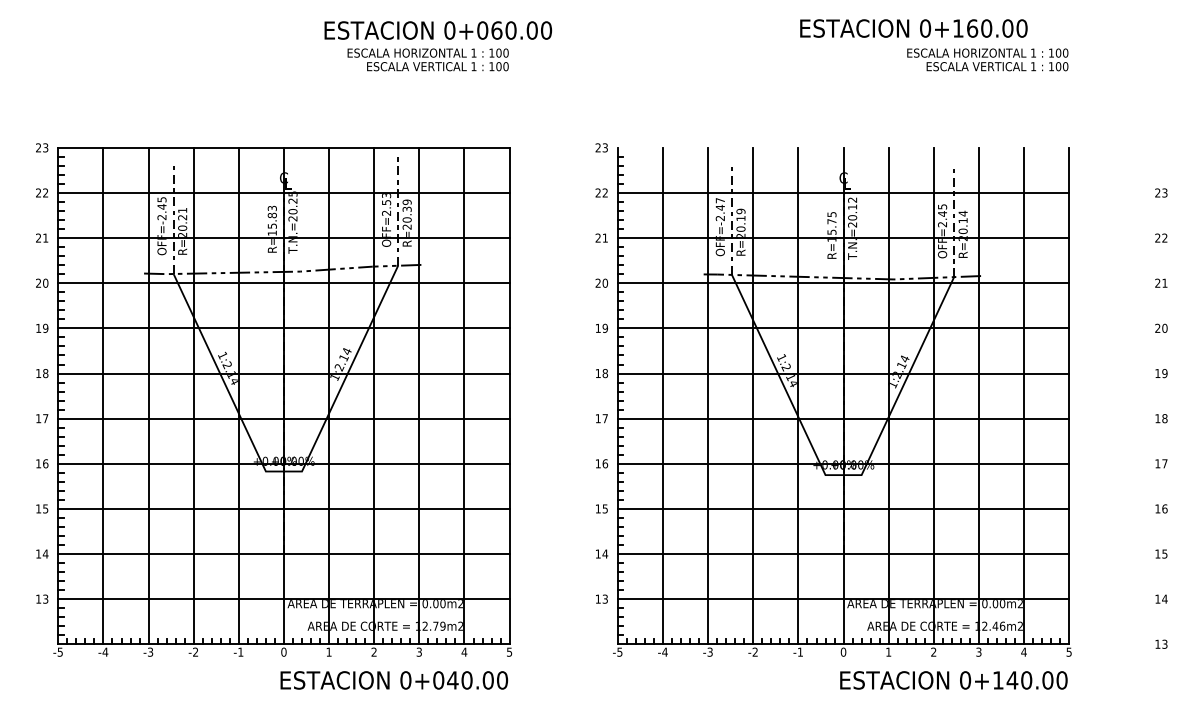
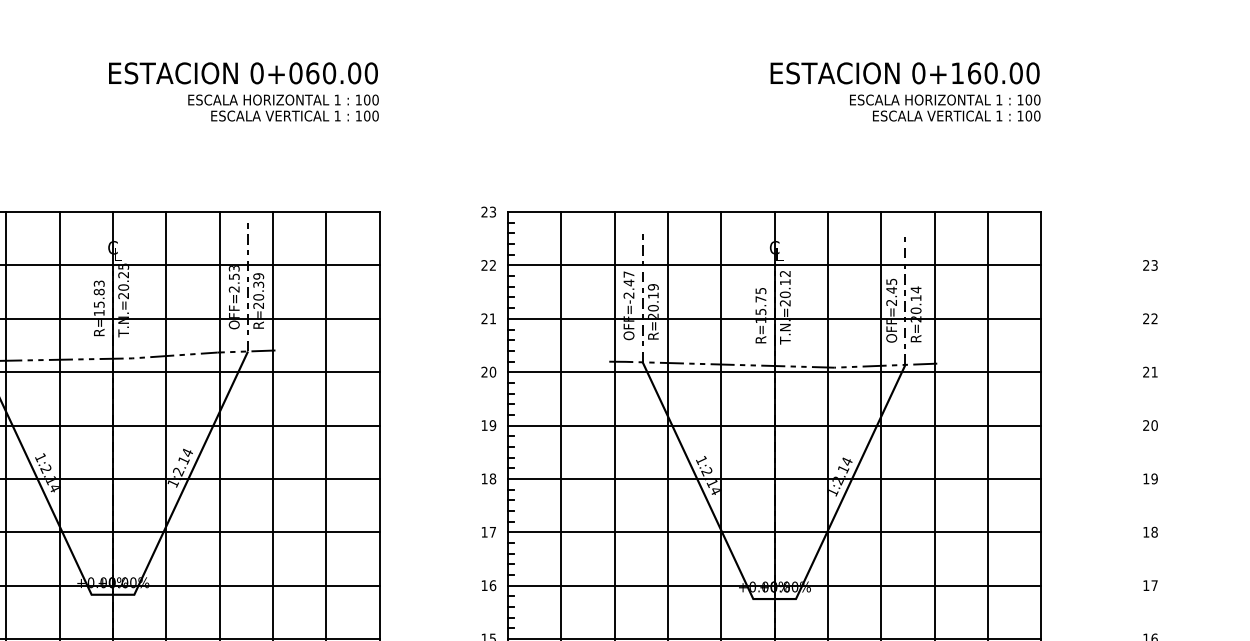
text: (913, 28) -> (904, 73), moved
text: (438, 30) -> (243, 73), moved
line: (843, 147) -> (774, 211), added

